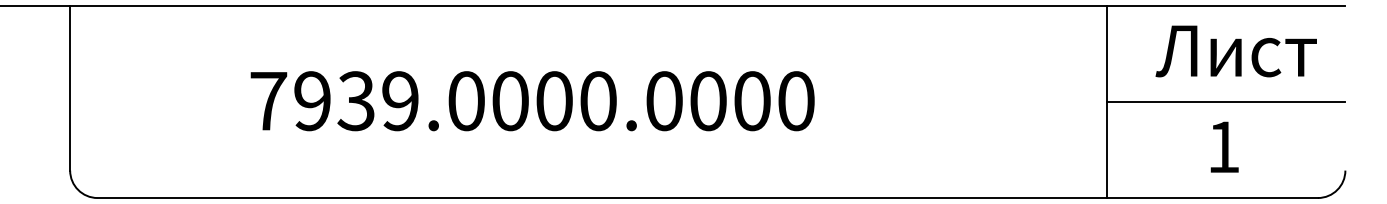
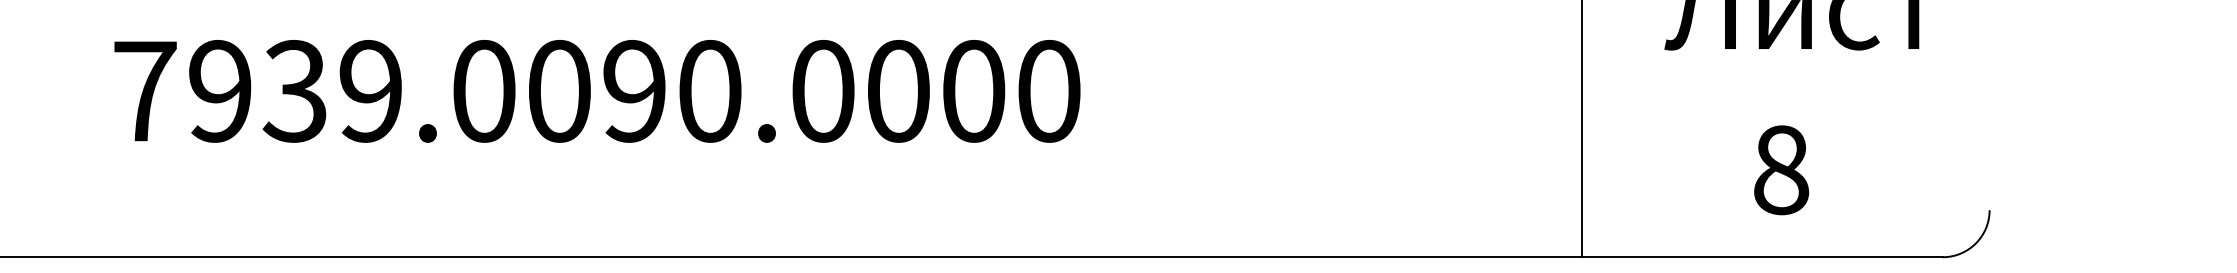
text: (554, 101) -> (634, 91), 7939.0000.0000 -> 7939.0090.0000
line: (1226, 102) -> (1785, 93), removed
text: (1223, 147) -> (1780, 170), 1 -> 8

